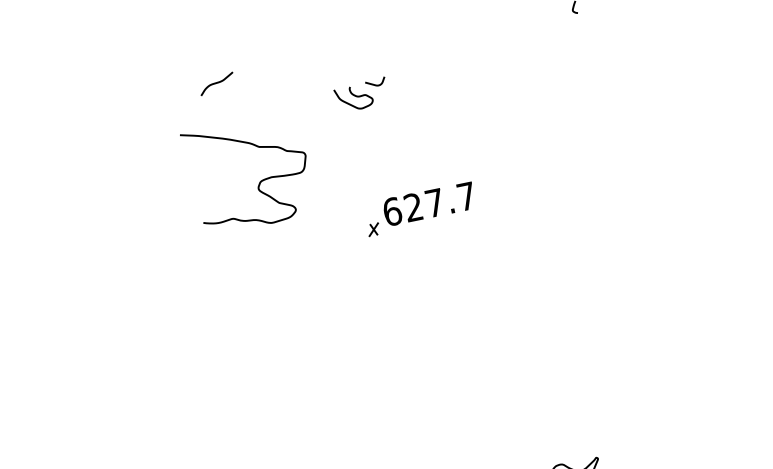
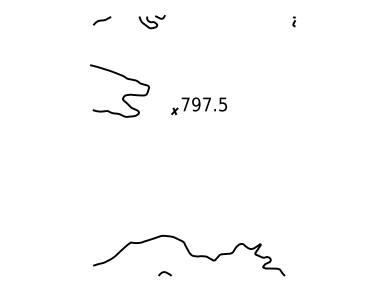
curve: (217, 82) -> (102, 20), moved
part: (360, 96) -> (151, 22), moved
curve: (259, 179) -> (124, 94), moved
text: (427, 204) -> (203, 104), 627.7 -> 797.5

